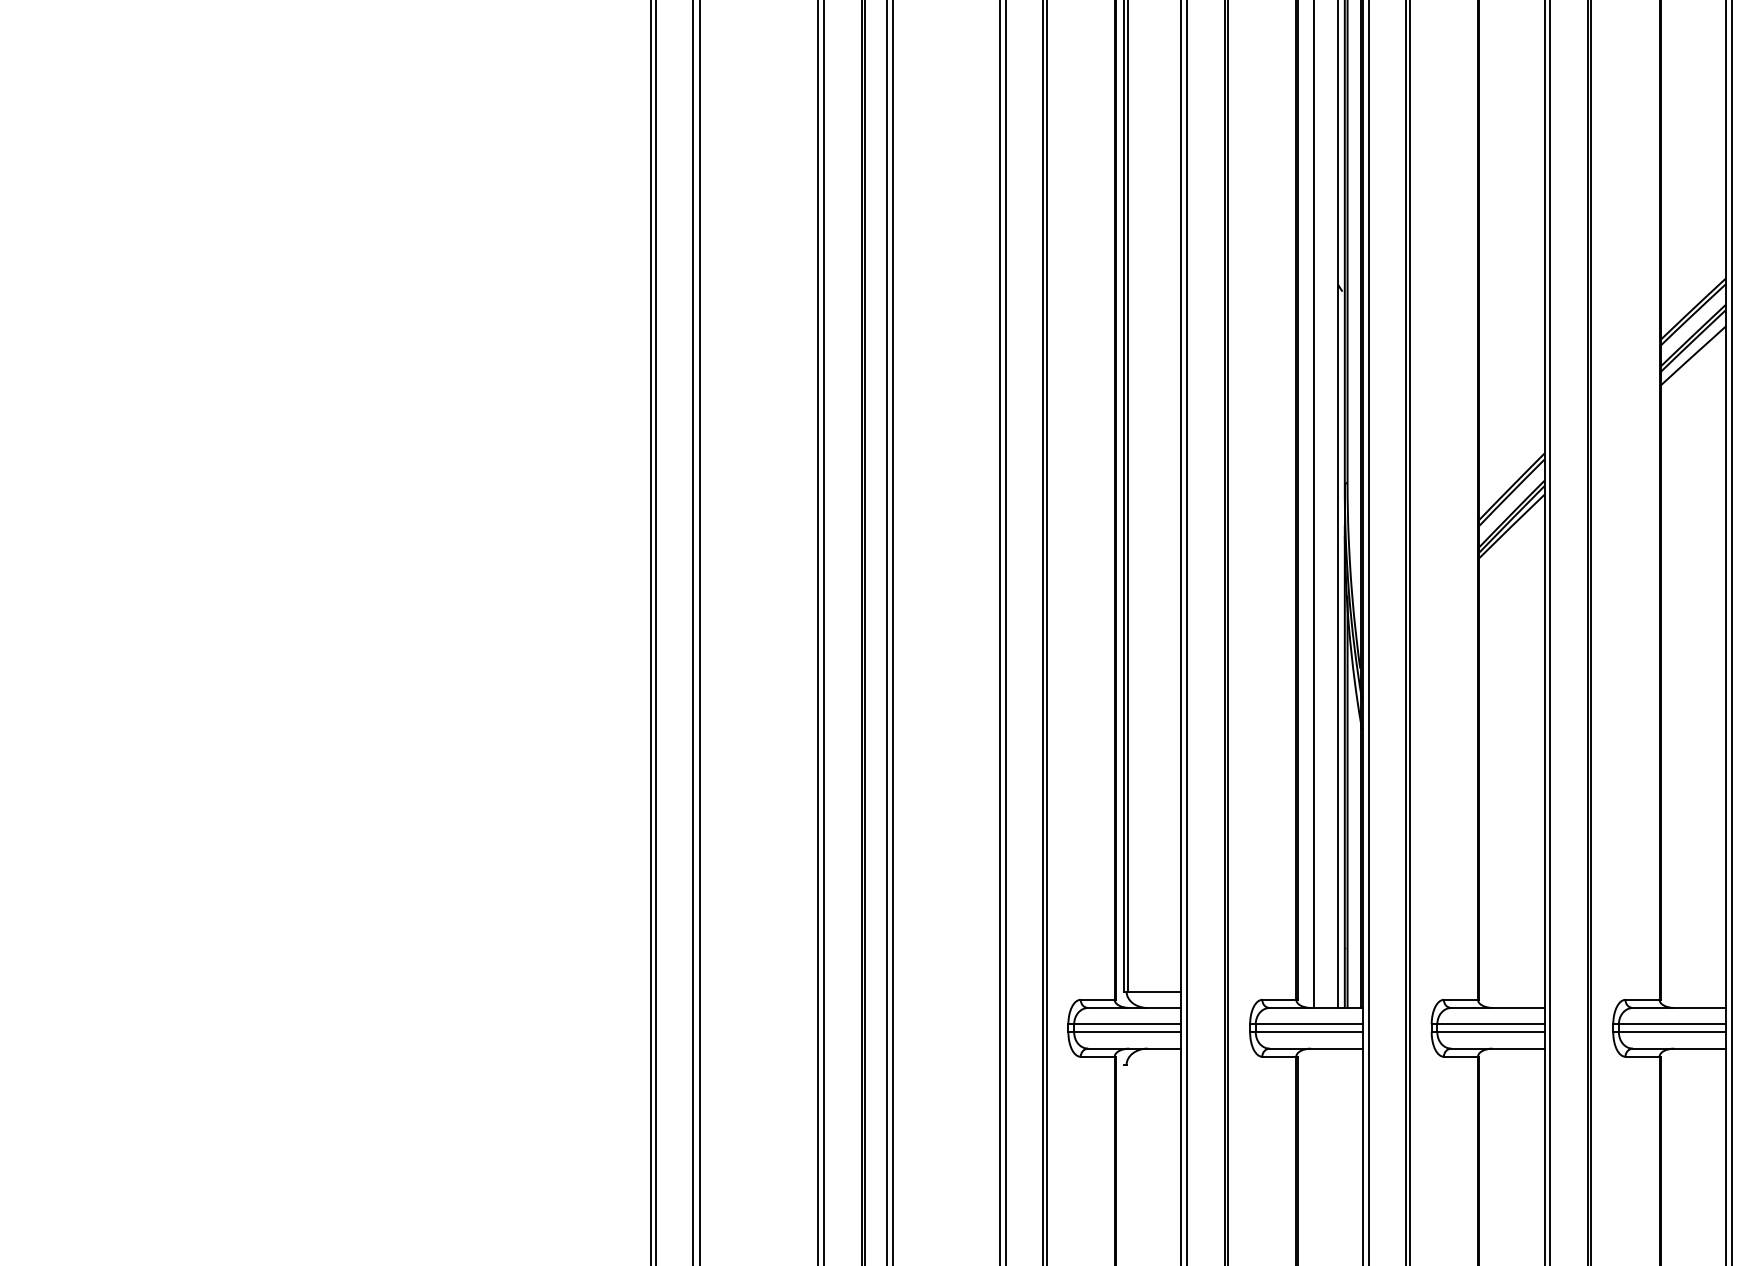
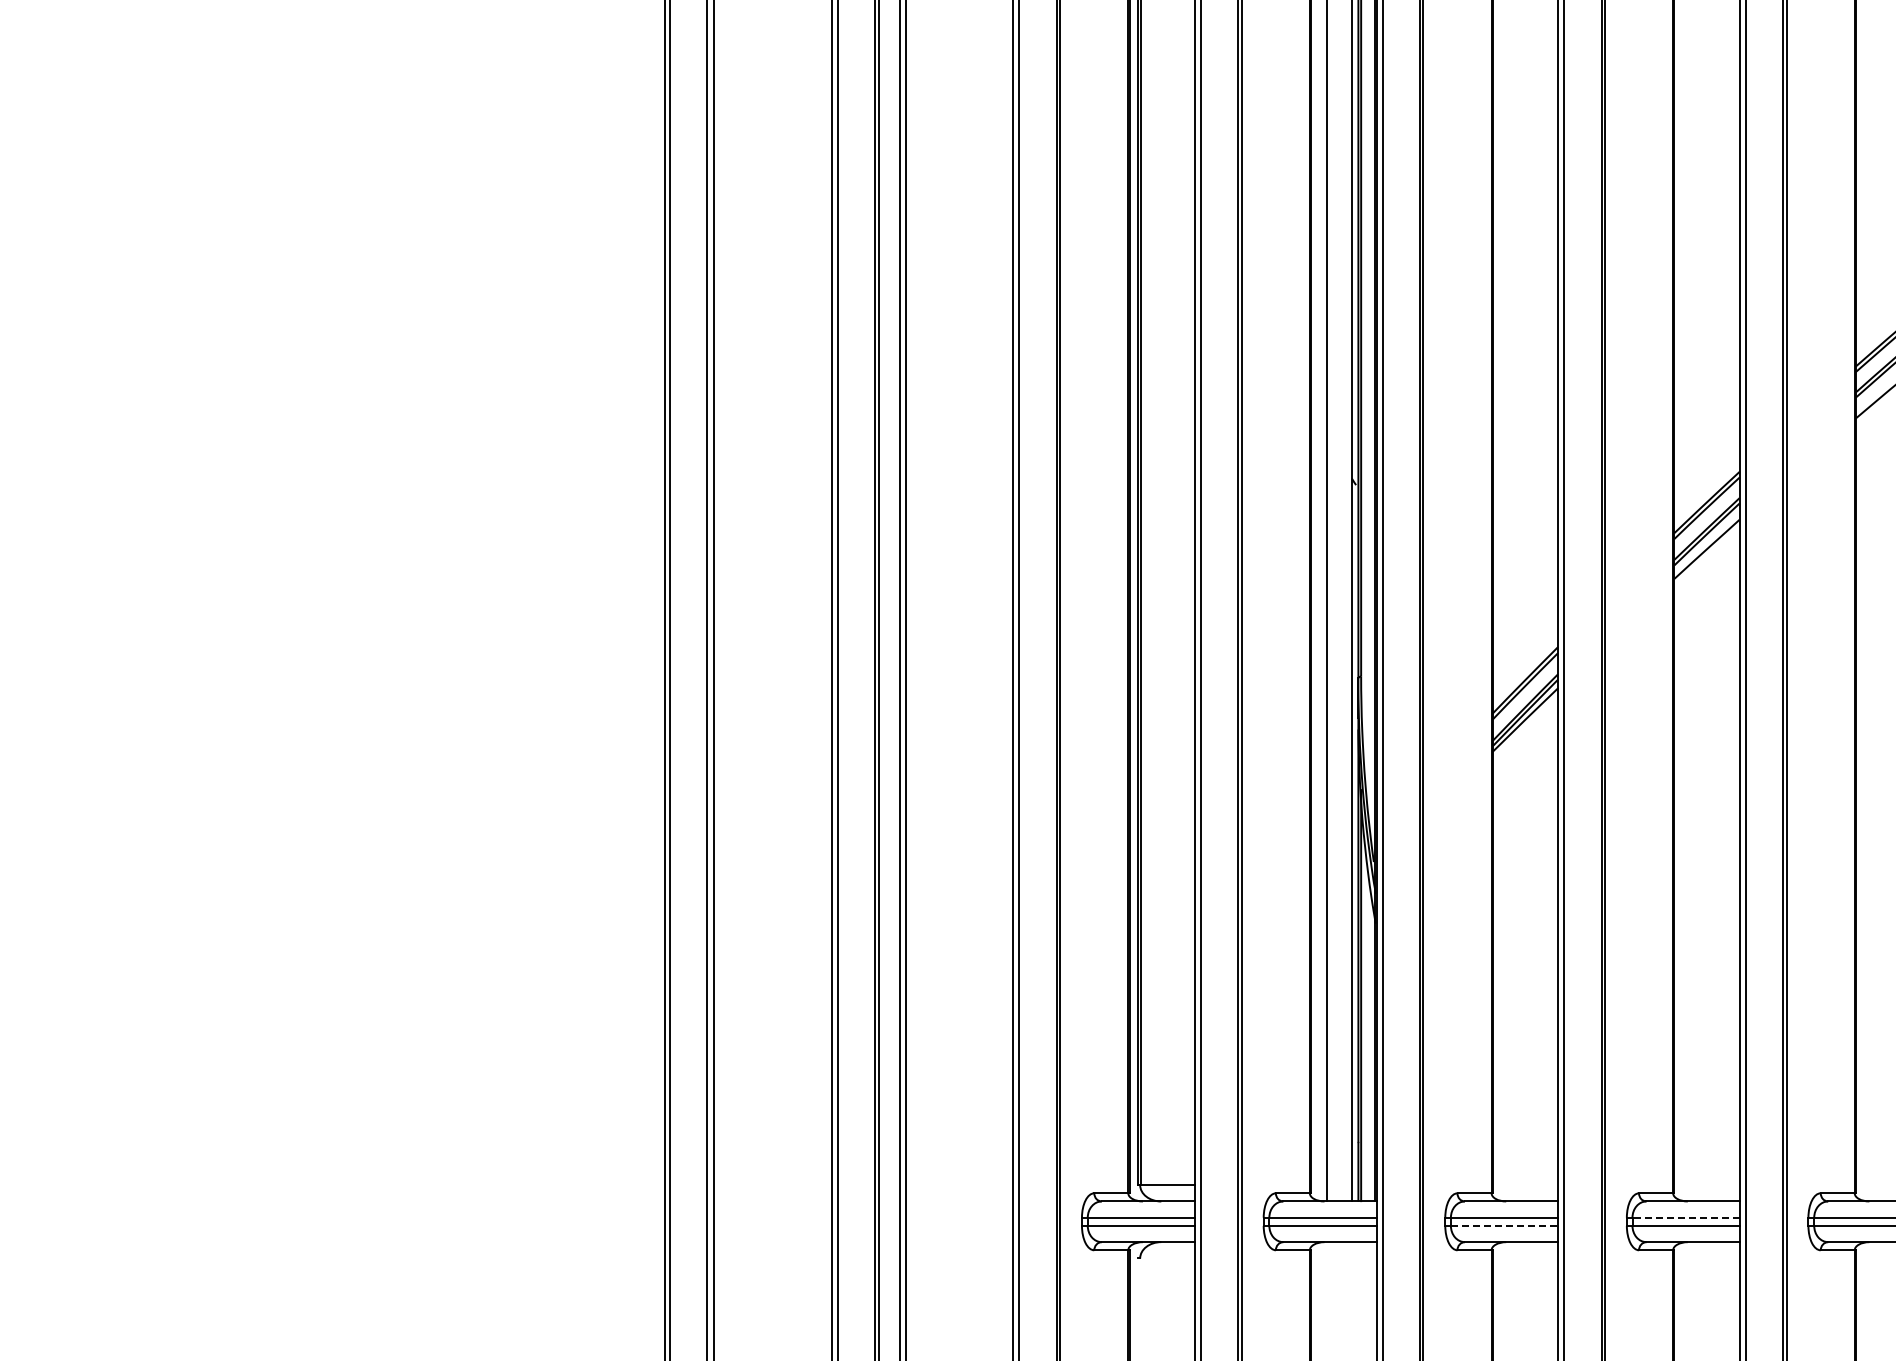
line: (1672, 1024) -> (1686, 1217), solid -> dashed
line: (1490, 1032) -> (1504, 1225), solid -> dashed

